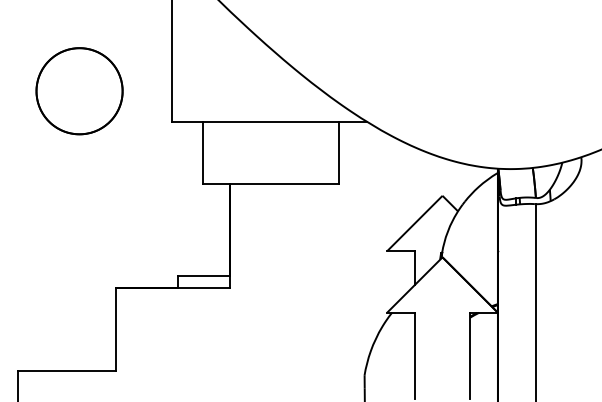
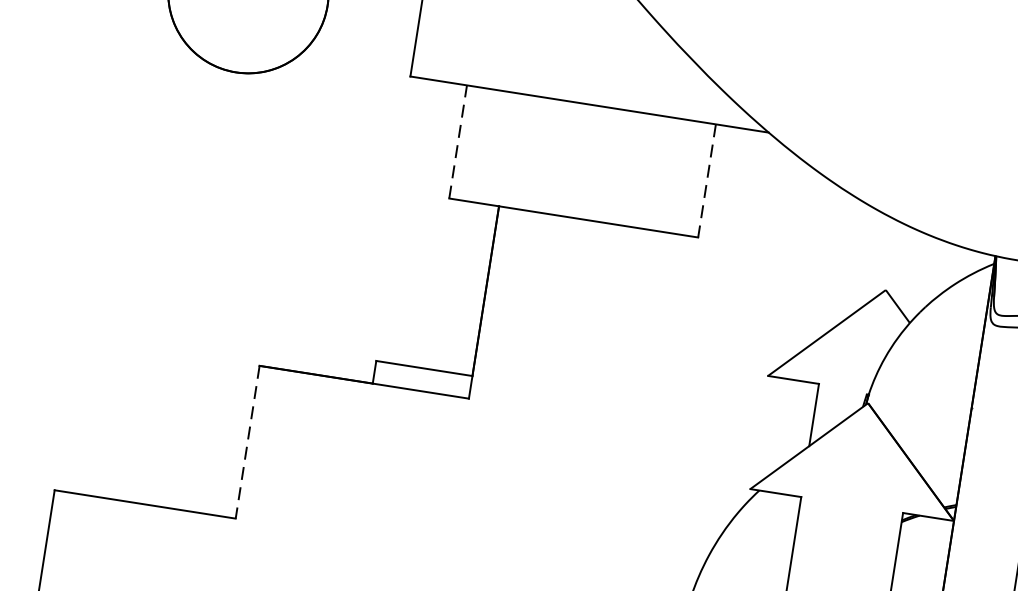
line: (203, 152) -> (458, 141), solid -> dashed
line: (338, 152) -> (706, 180), solid -> dashed
line: (116, 329) -> (247, 441), solid -> dashed

